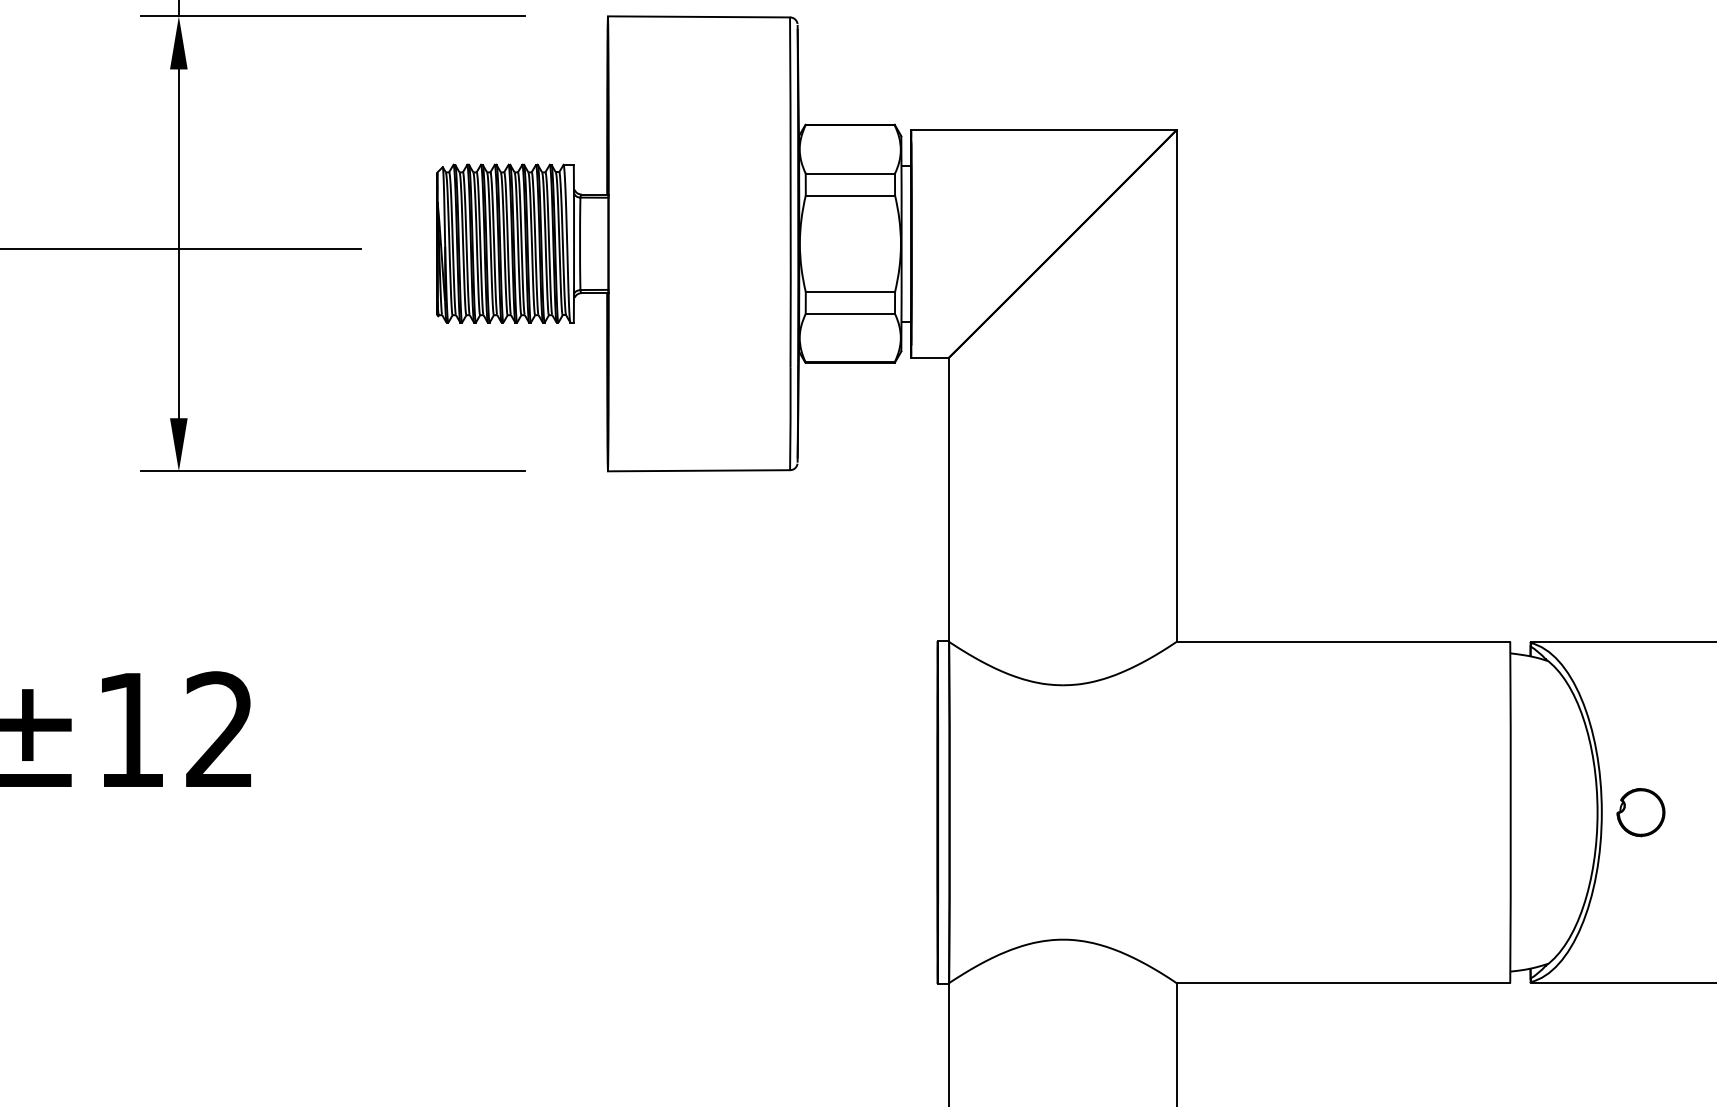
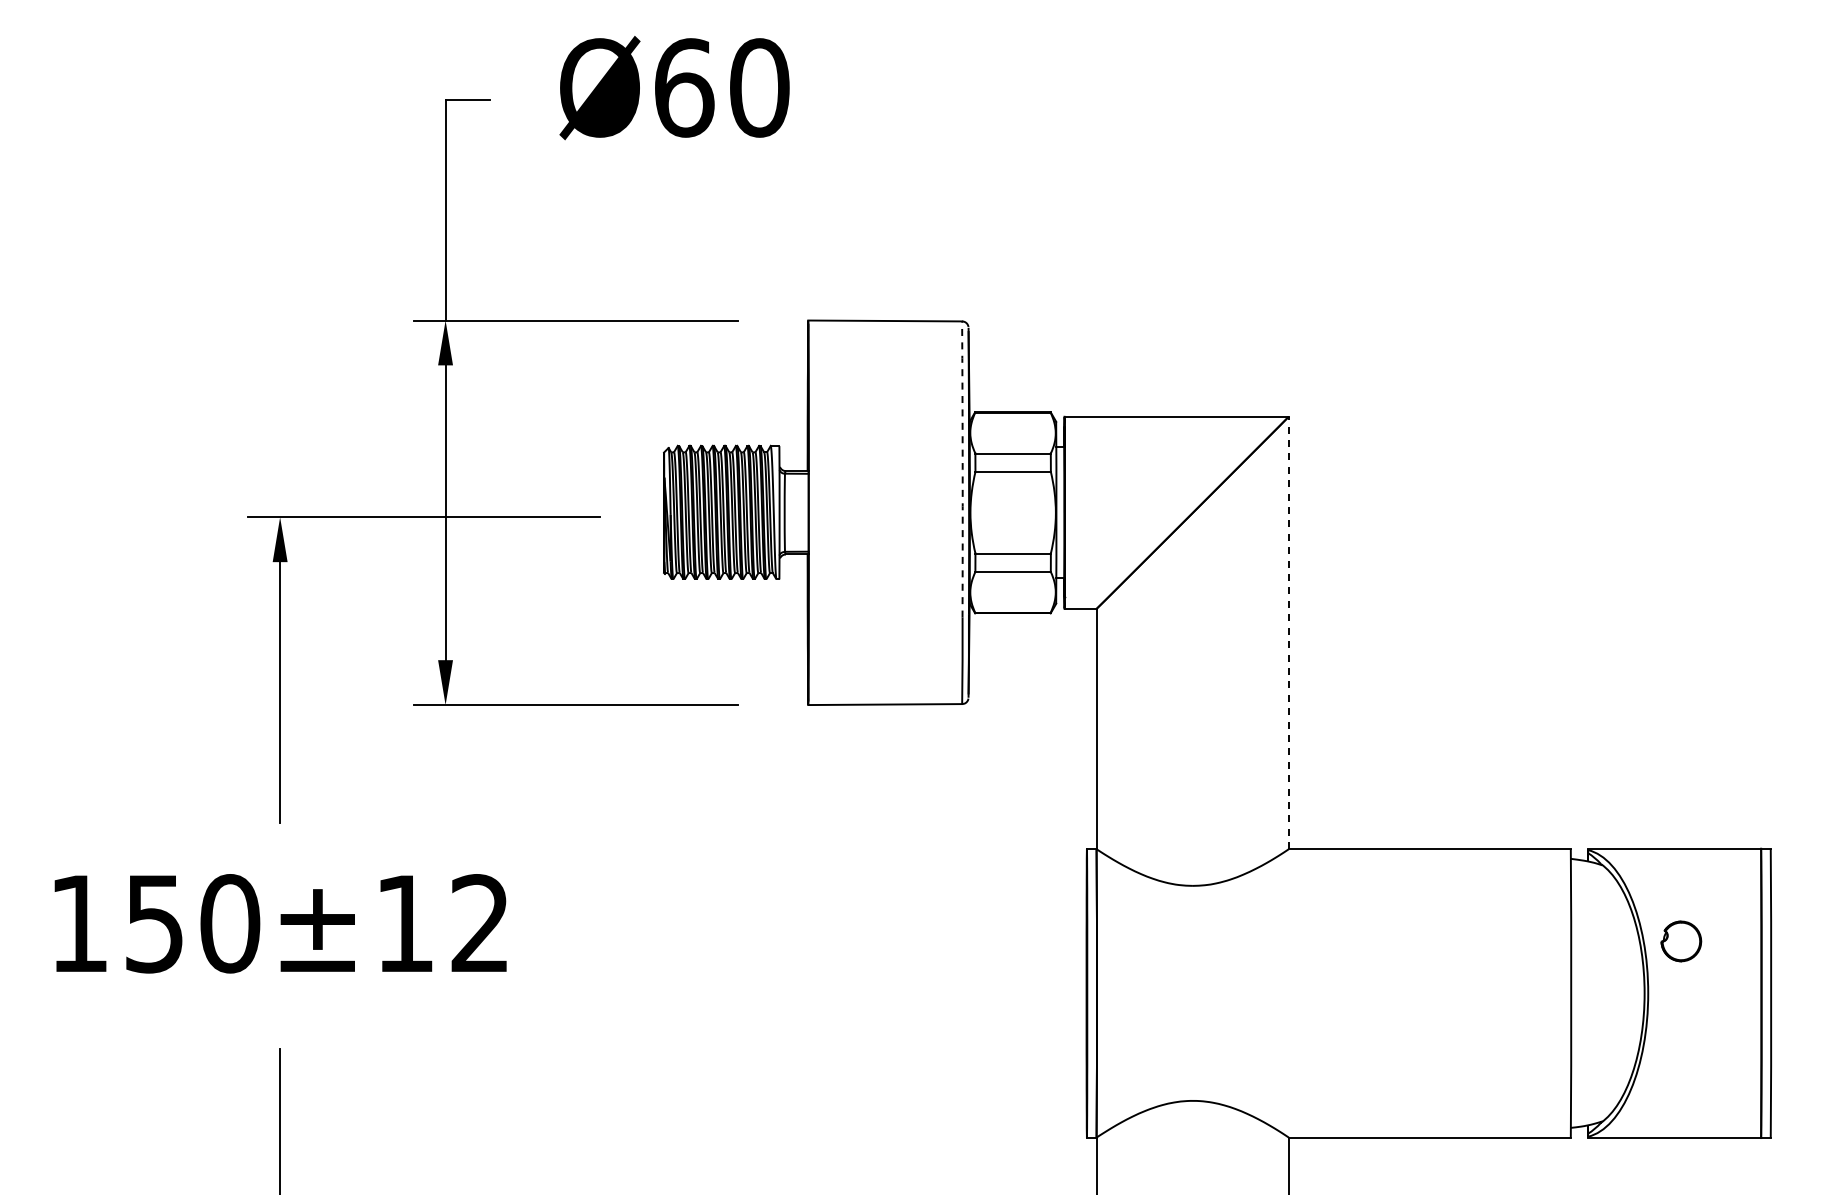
arc: (790, 192) -> (962, 469), solid -> dashed
line: (1176, 385) -> (1288, 632), solid -> dashed
part: (1641, 812) -> (1681, 941), moved

